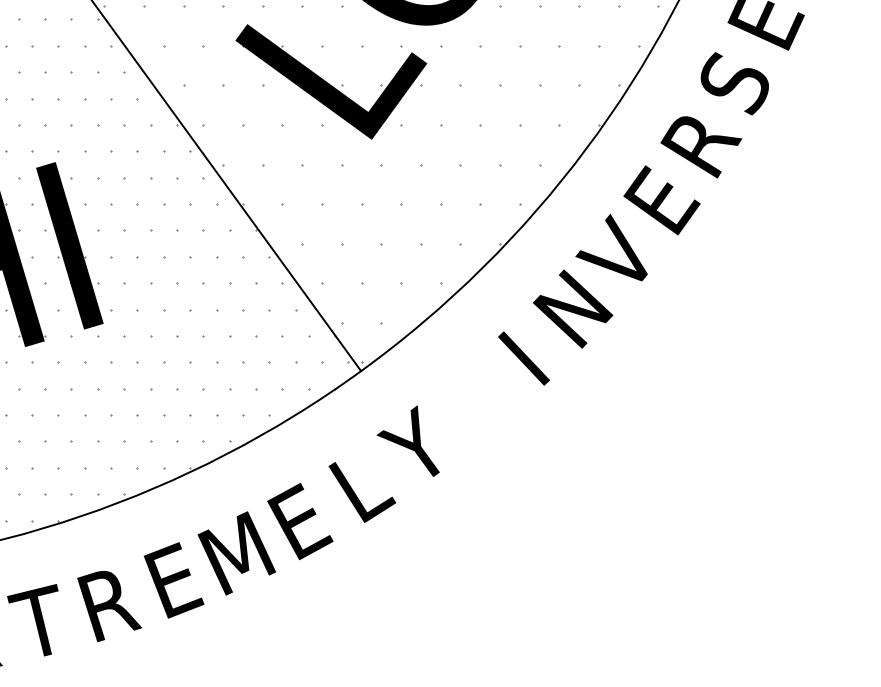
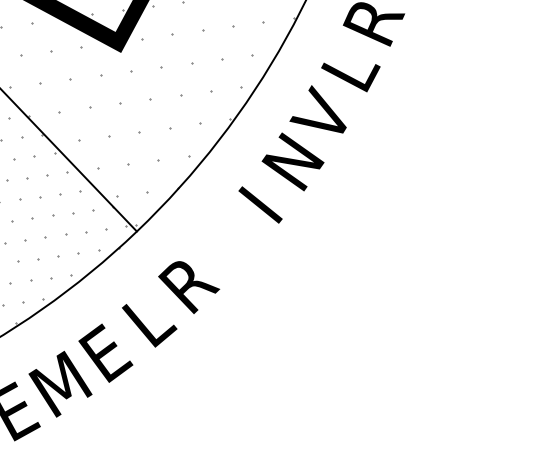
text: (662, 200) -> (350, 69), E -> L
text: (416, 445) -> (187, 282), Y -> R

